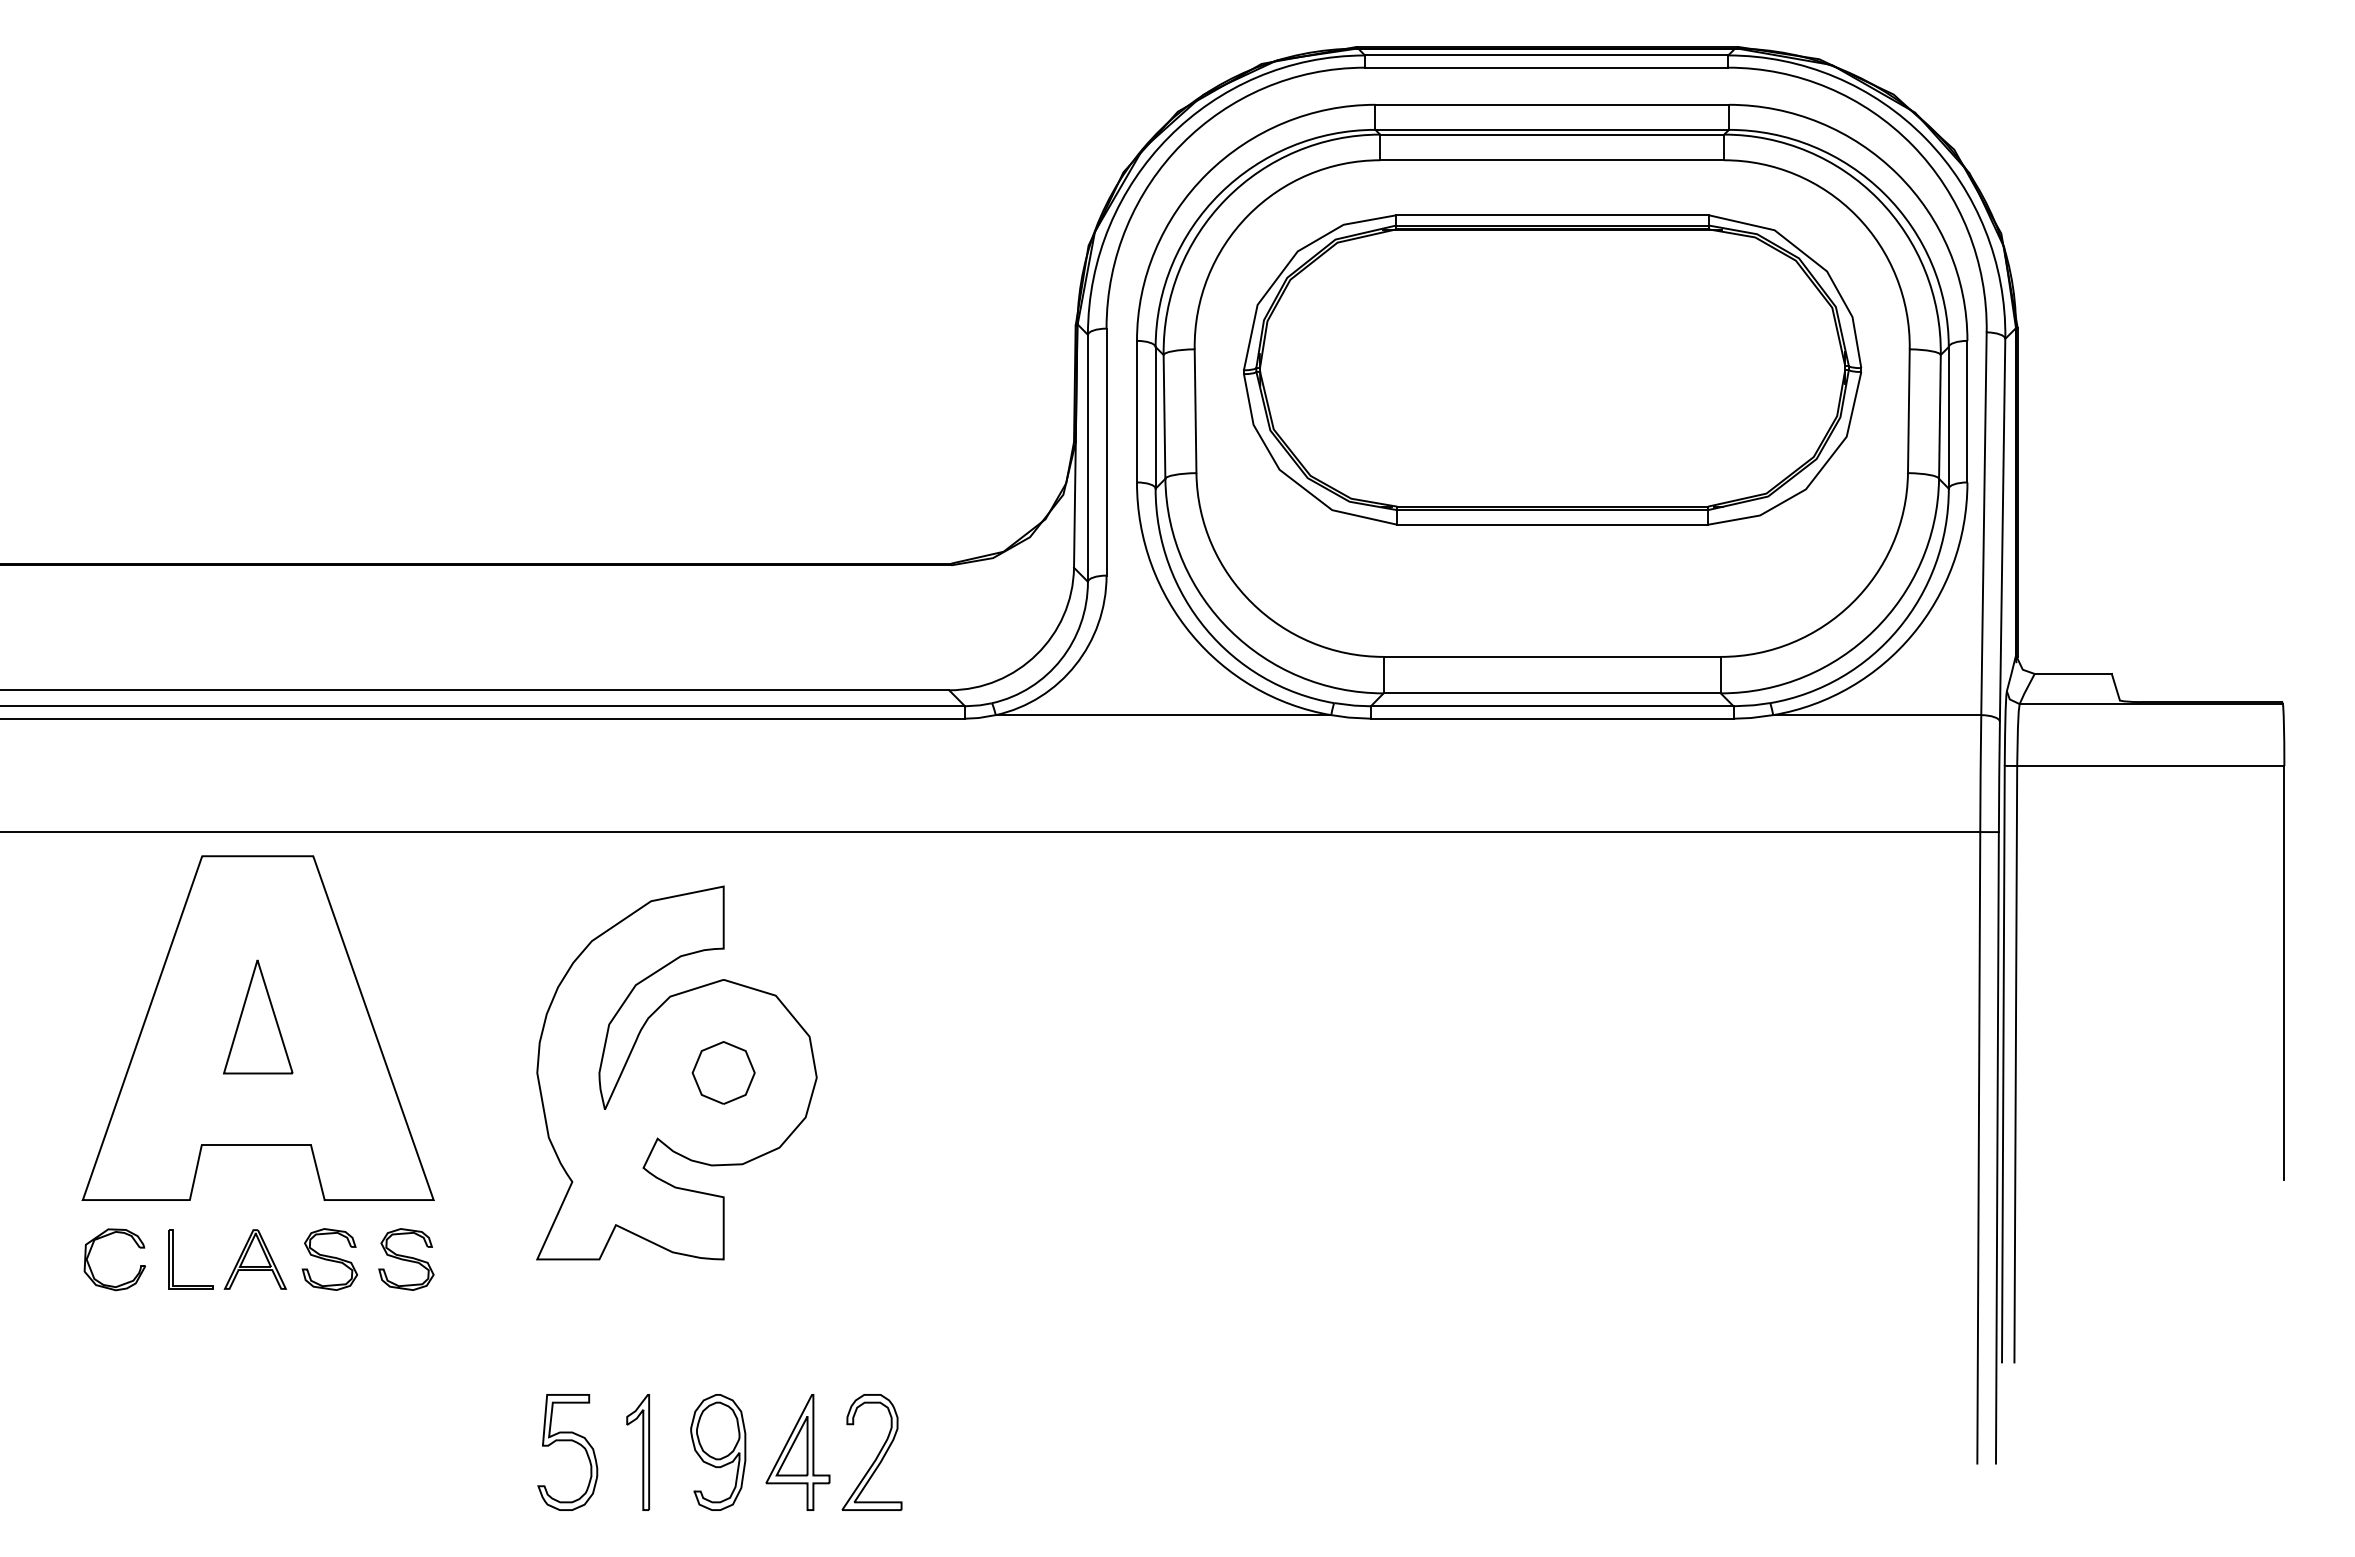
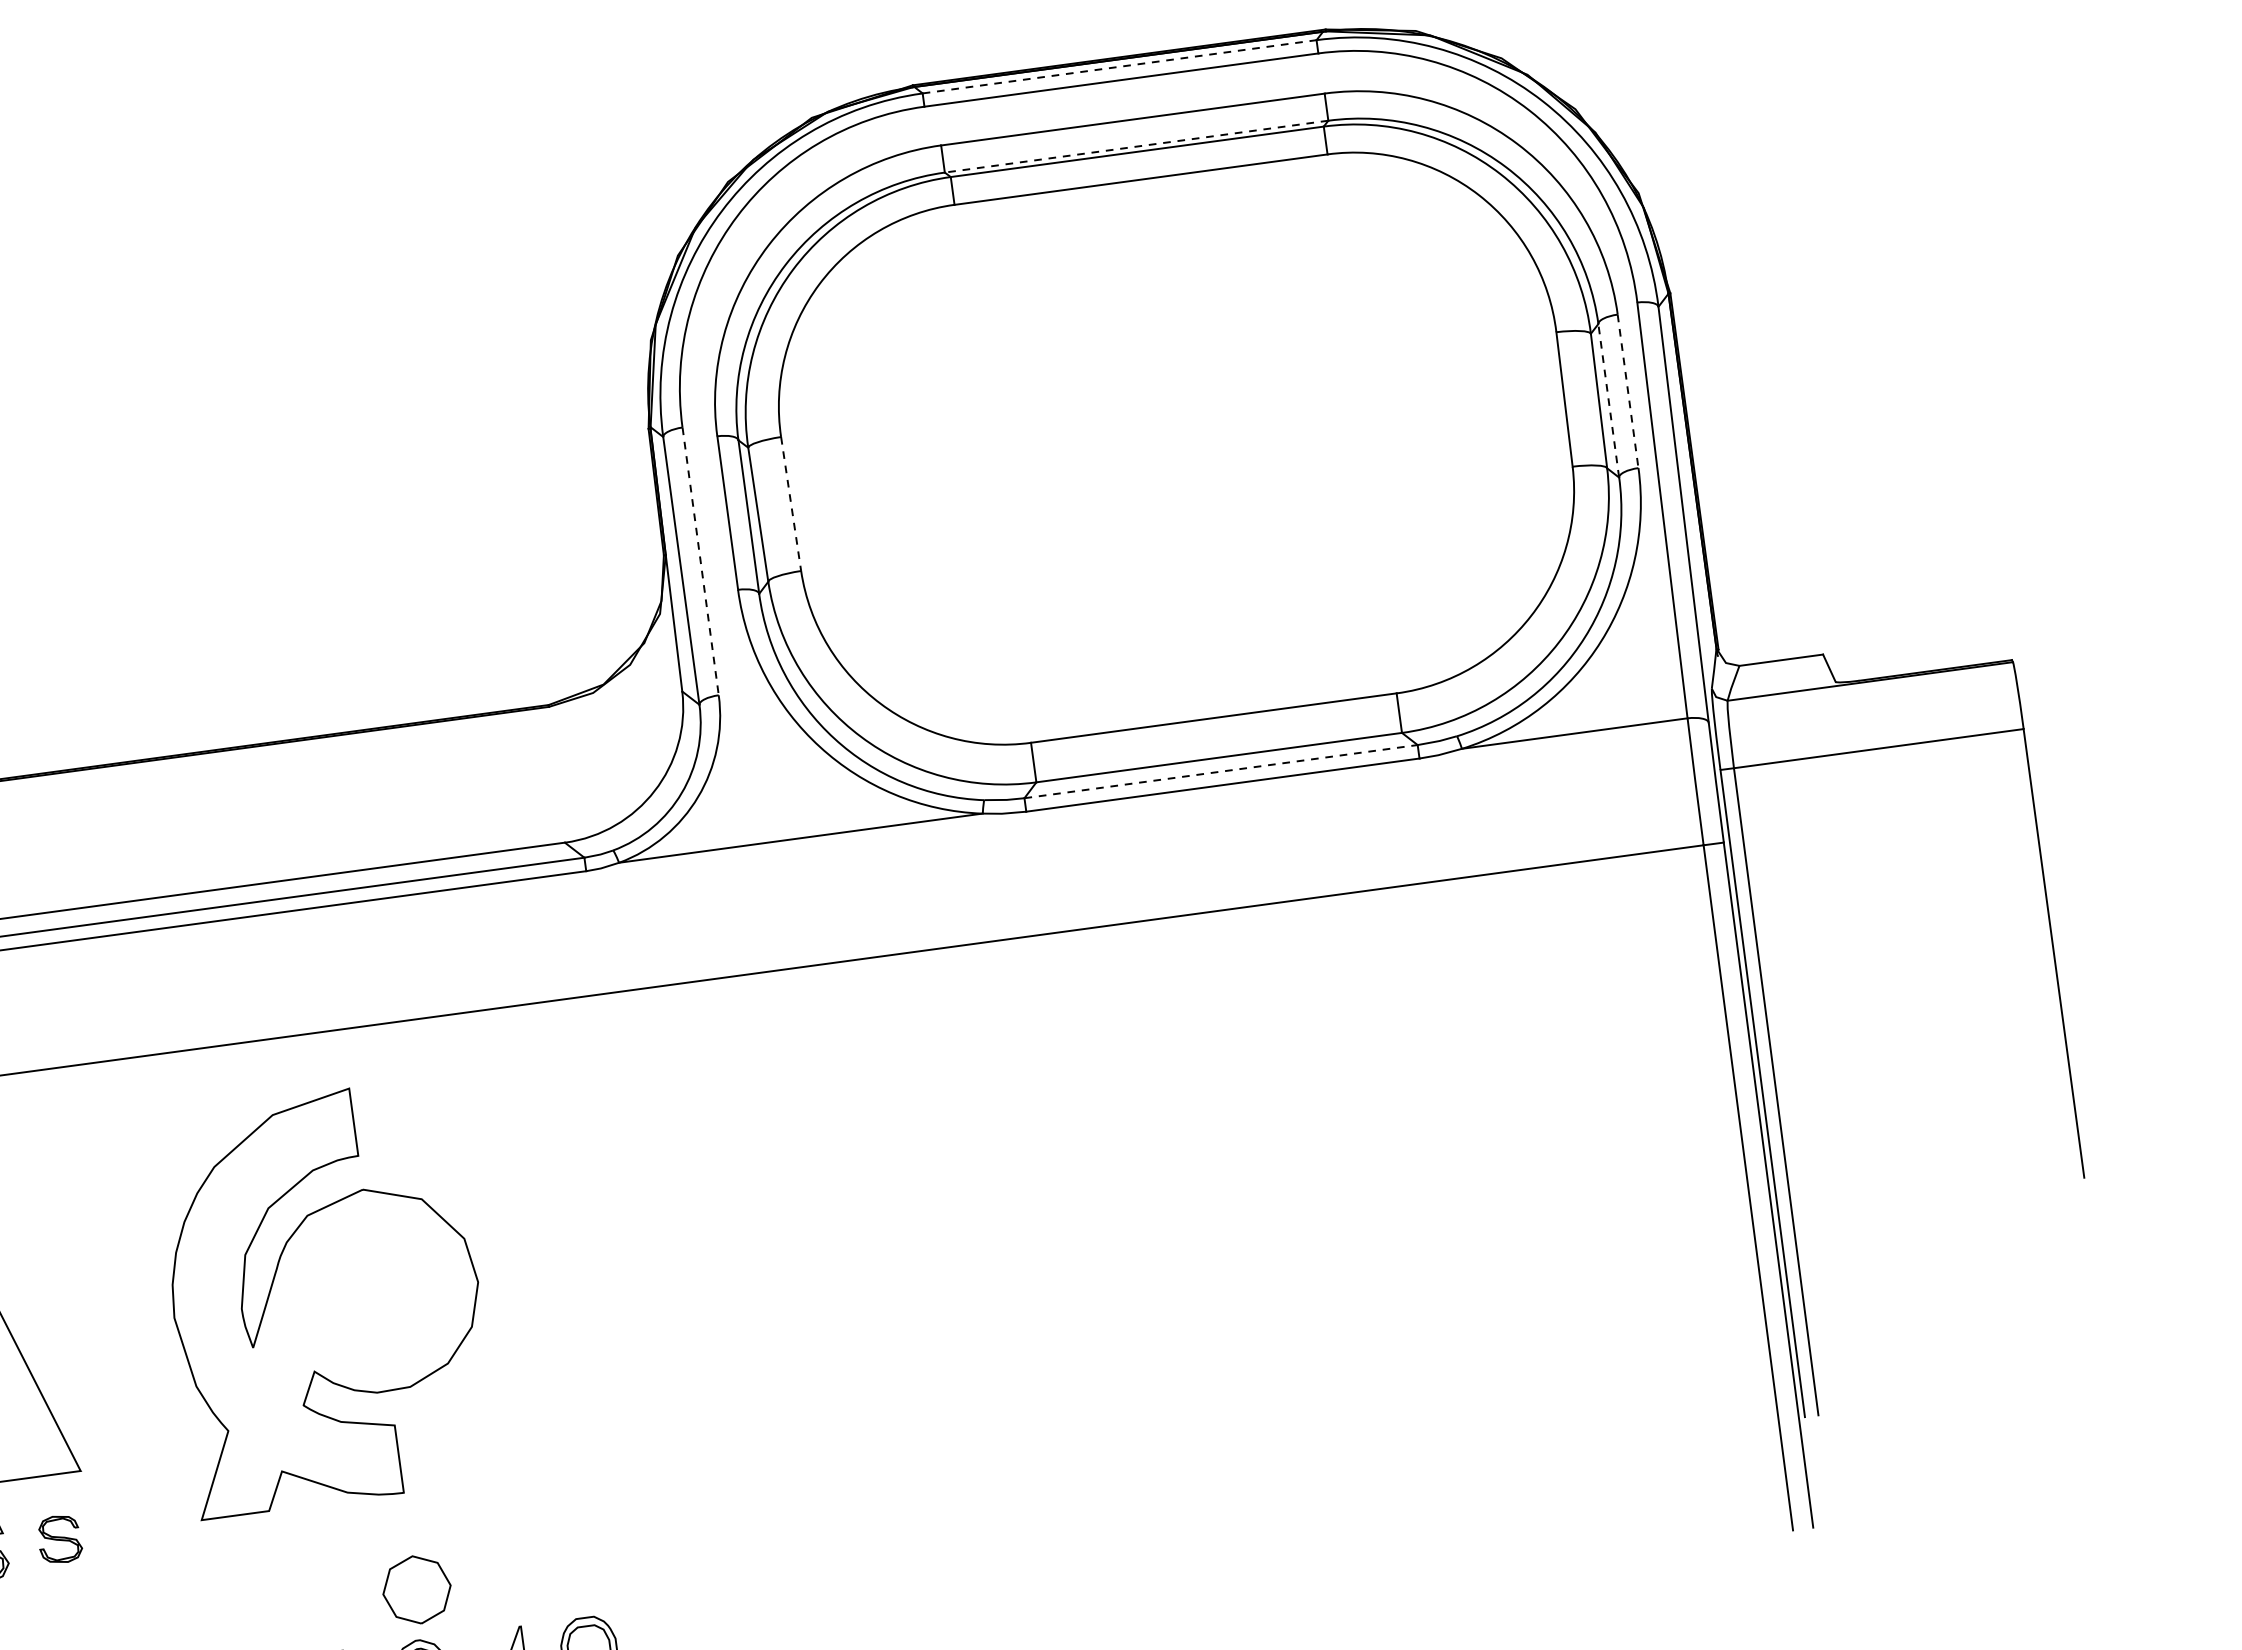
line: (1546, 55) -> (1119, 66), solid -> dashed
line: (1552, 129) -> (1136, 146), solid -> dashed
part: (1552, 369) -> (1172, 406), removed
line: (1195, 411) -> (791, 504), solid -> dashed
line: (1967, 411) -> (1628, 391), solid -> dashed
line: (1948, 417) -> (1608, 400), solid -> dashed
line: (1106, 452) -> (700, 561), solid -> dashed
line: (1552, 706) -> (1221, 771), solid -> dashed
part: (723, 1072) -> (416, 1589), moved
part: (406, 1259) -> (59, 1539), size x0.7

